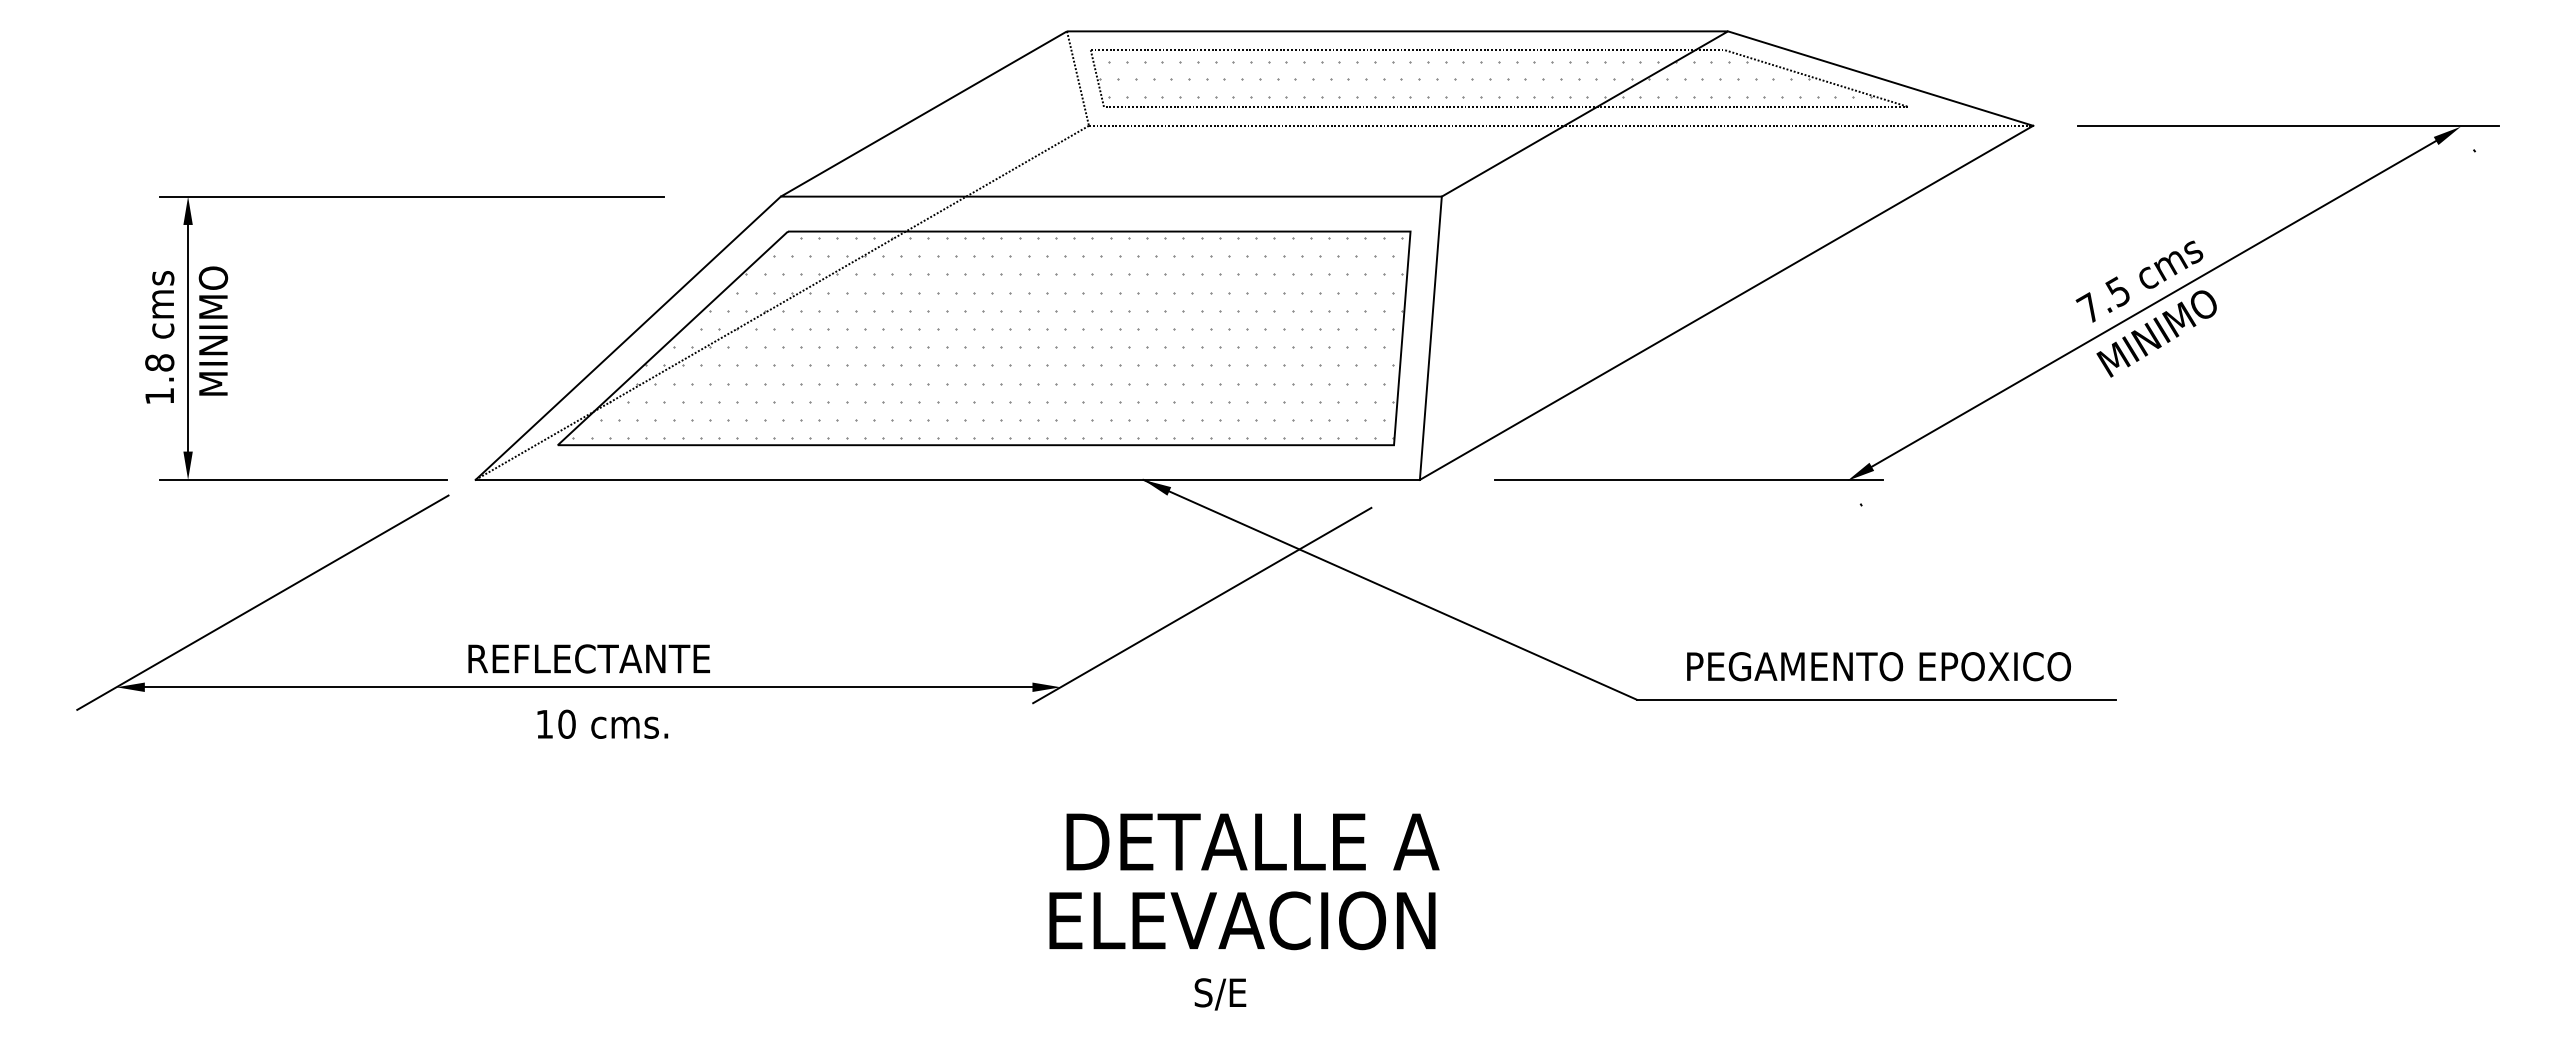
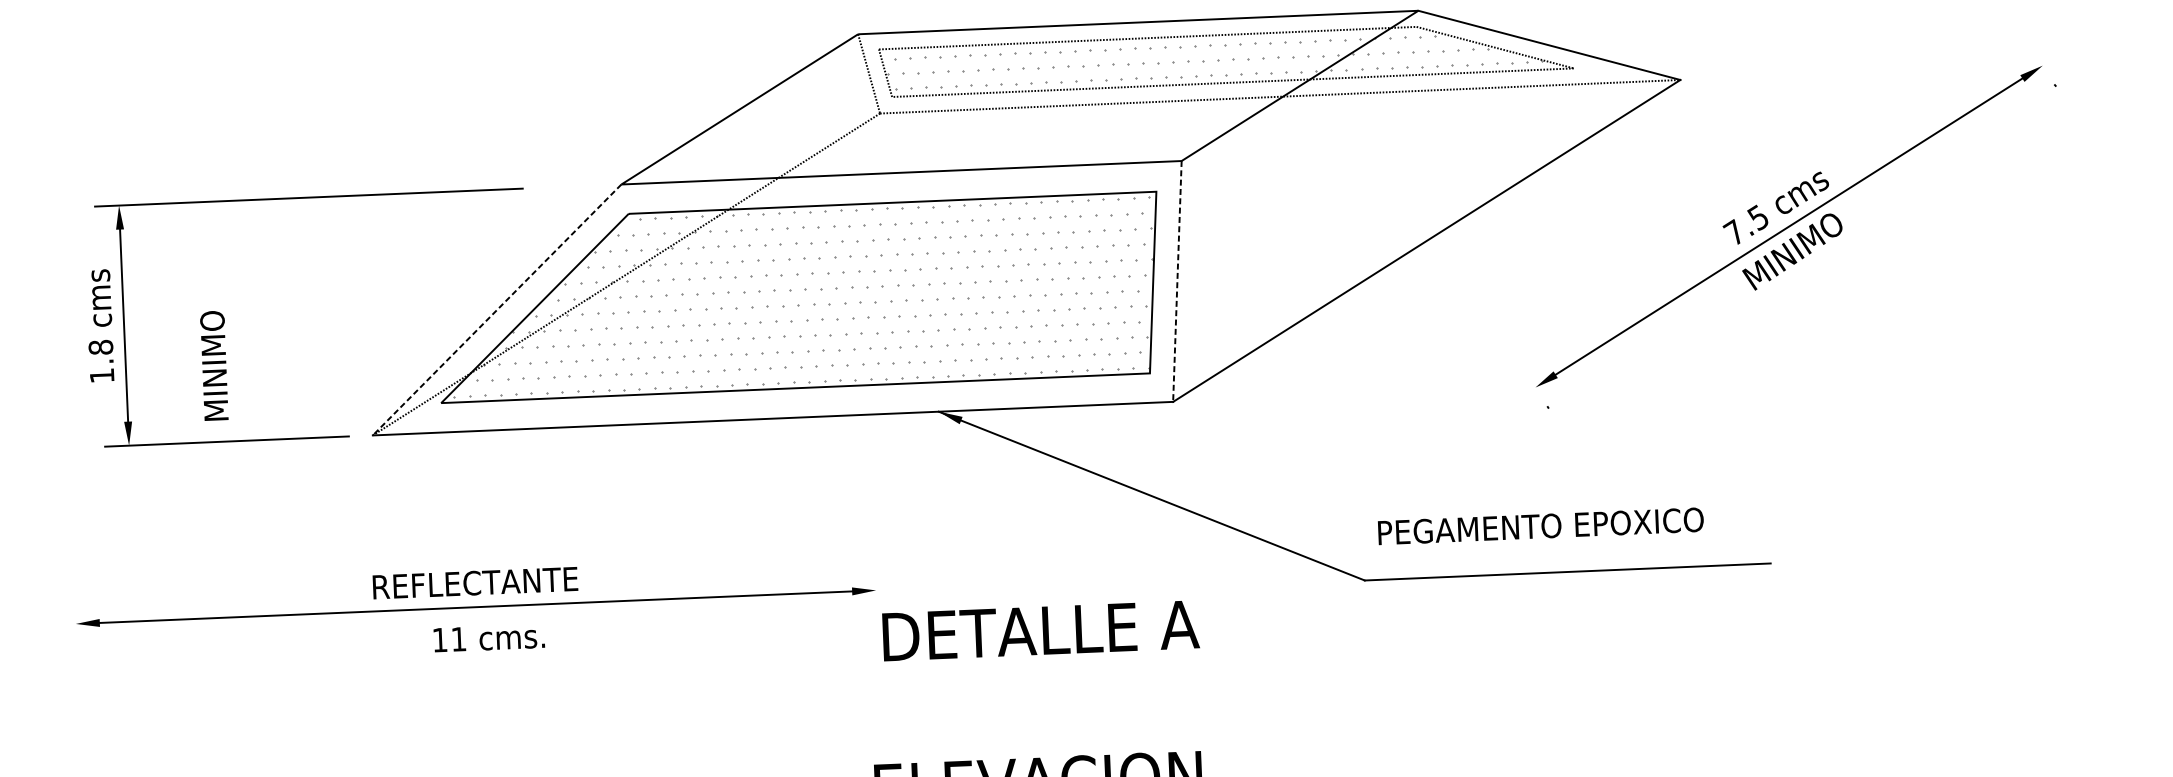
line: (2287, 125) -> (1895, 70), removed
text: (213, 330) -> (214, 365), moved
line: (627, 338) -> (496, 310), solid -> dashed
line: (1430, 338) -> (1177, 281), solid -> dashed
line: (1688, 479) -> (1400, 392), removed
line: (262, 602) -> (196, 546), removed
line: (1202, 605) -> (993, 516), removed
text: (1878, 666) -> (1540, 526), moved
text: (566, 723) -> (458, 638), 10 -> 11
text: (1252, 841) -> (1040, 630), moved

